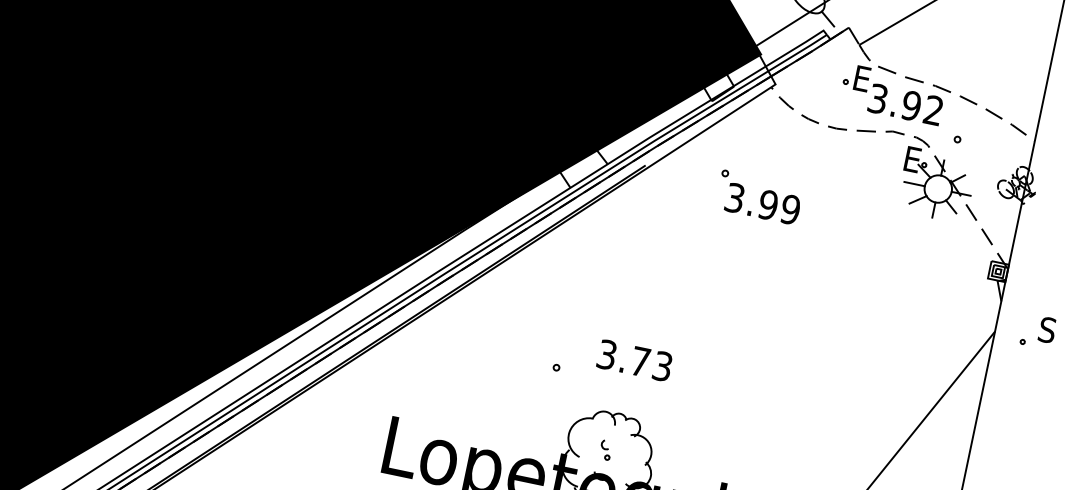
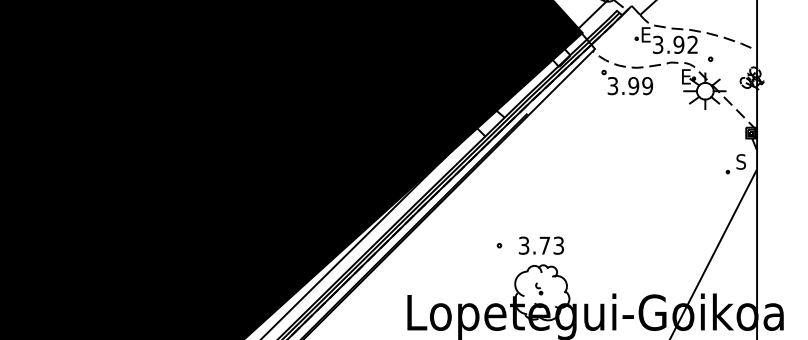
part: (759, 197) -> (627, 82), moved
part: (1037, 332) -> (735, 164), moved
text: (633, 360) -> (540, 245), moved

